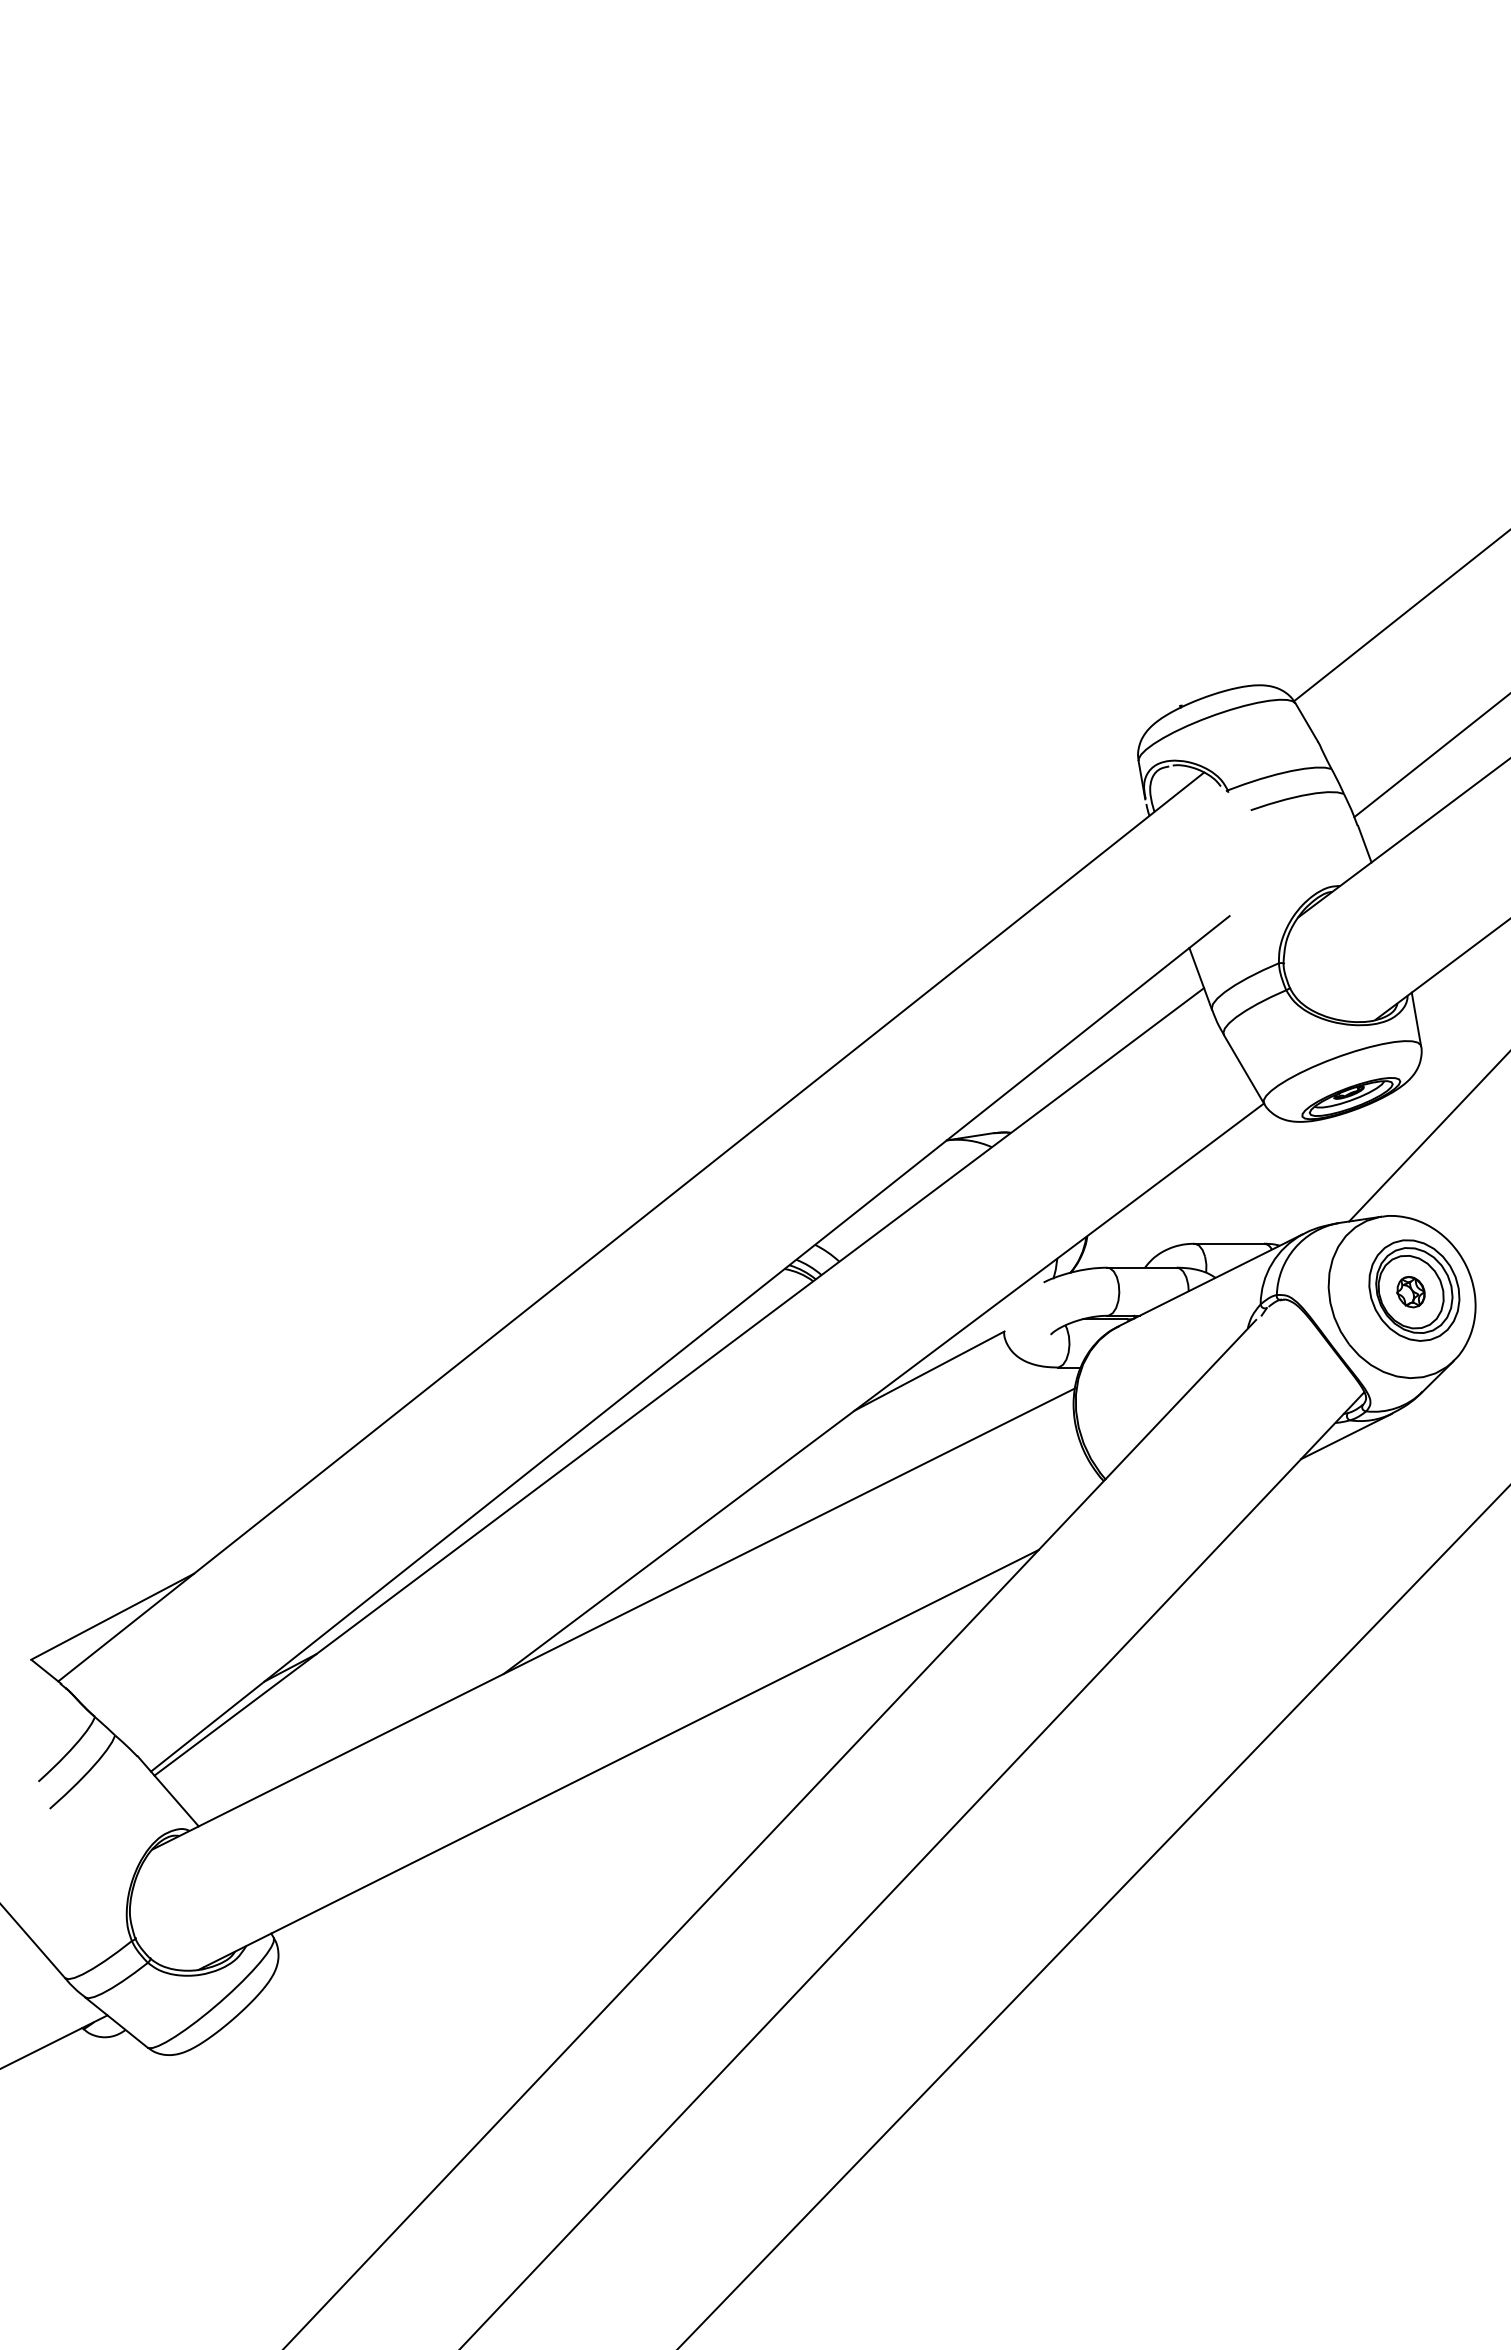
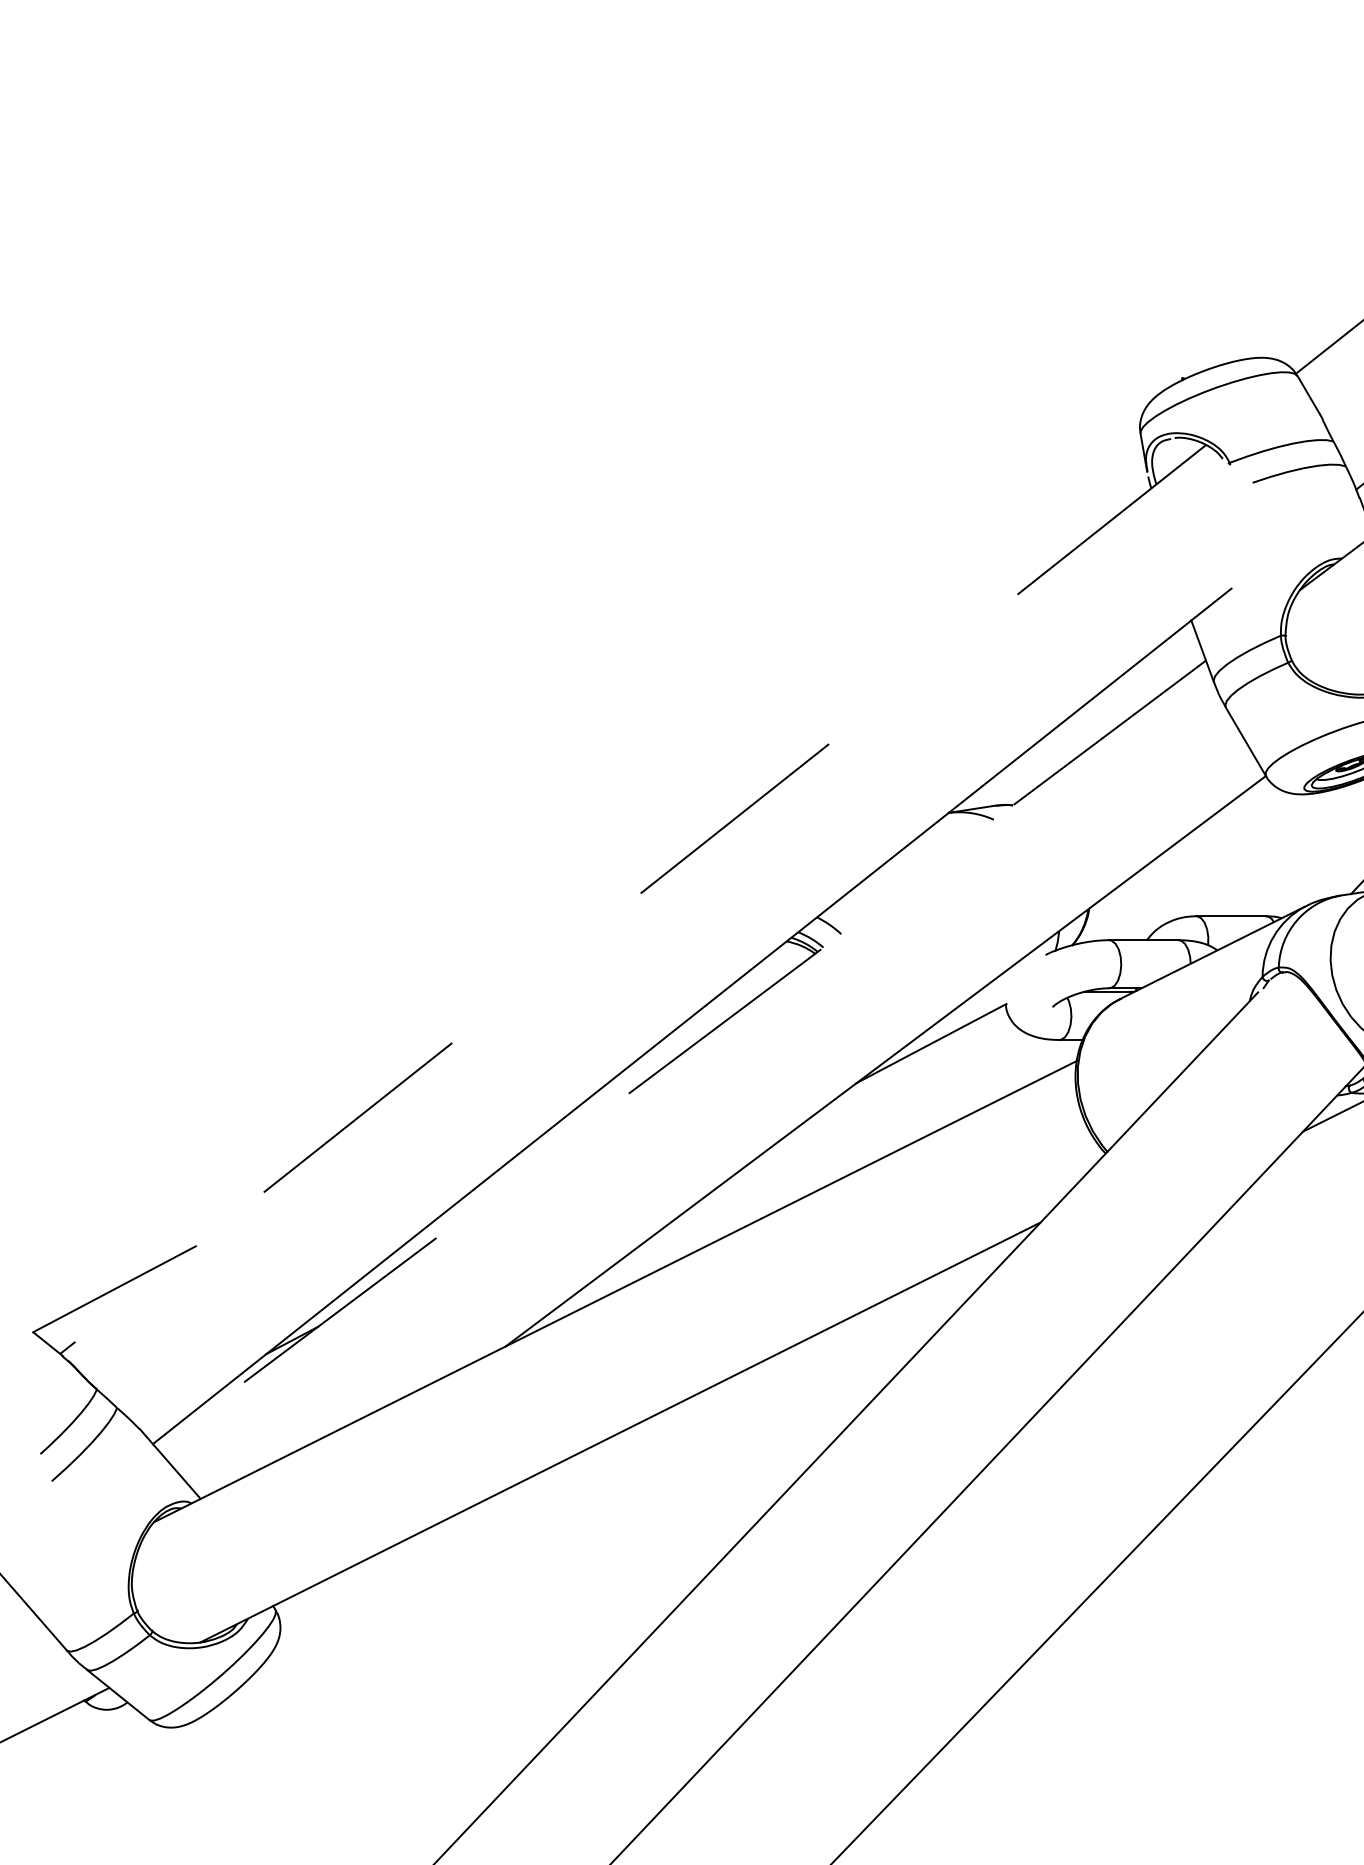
line: (630, 1227) -> (632, 900), solid -> dashed
line: (678, 1382) -> (680, 1055), solid -> dashed

